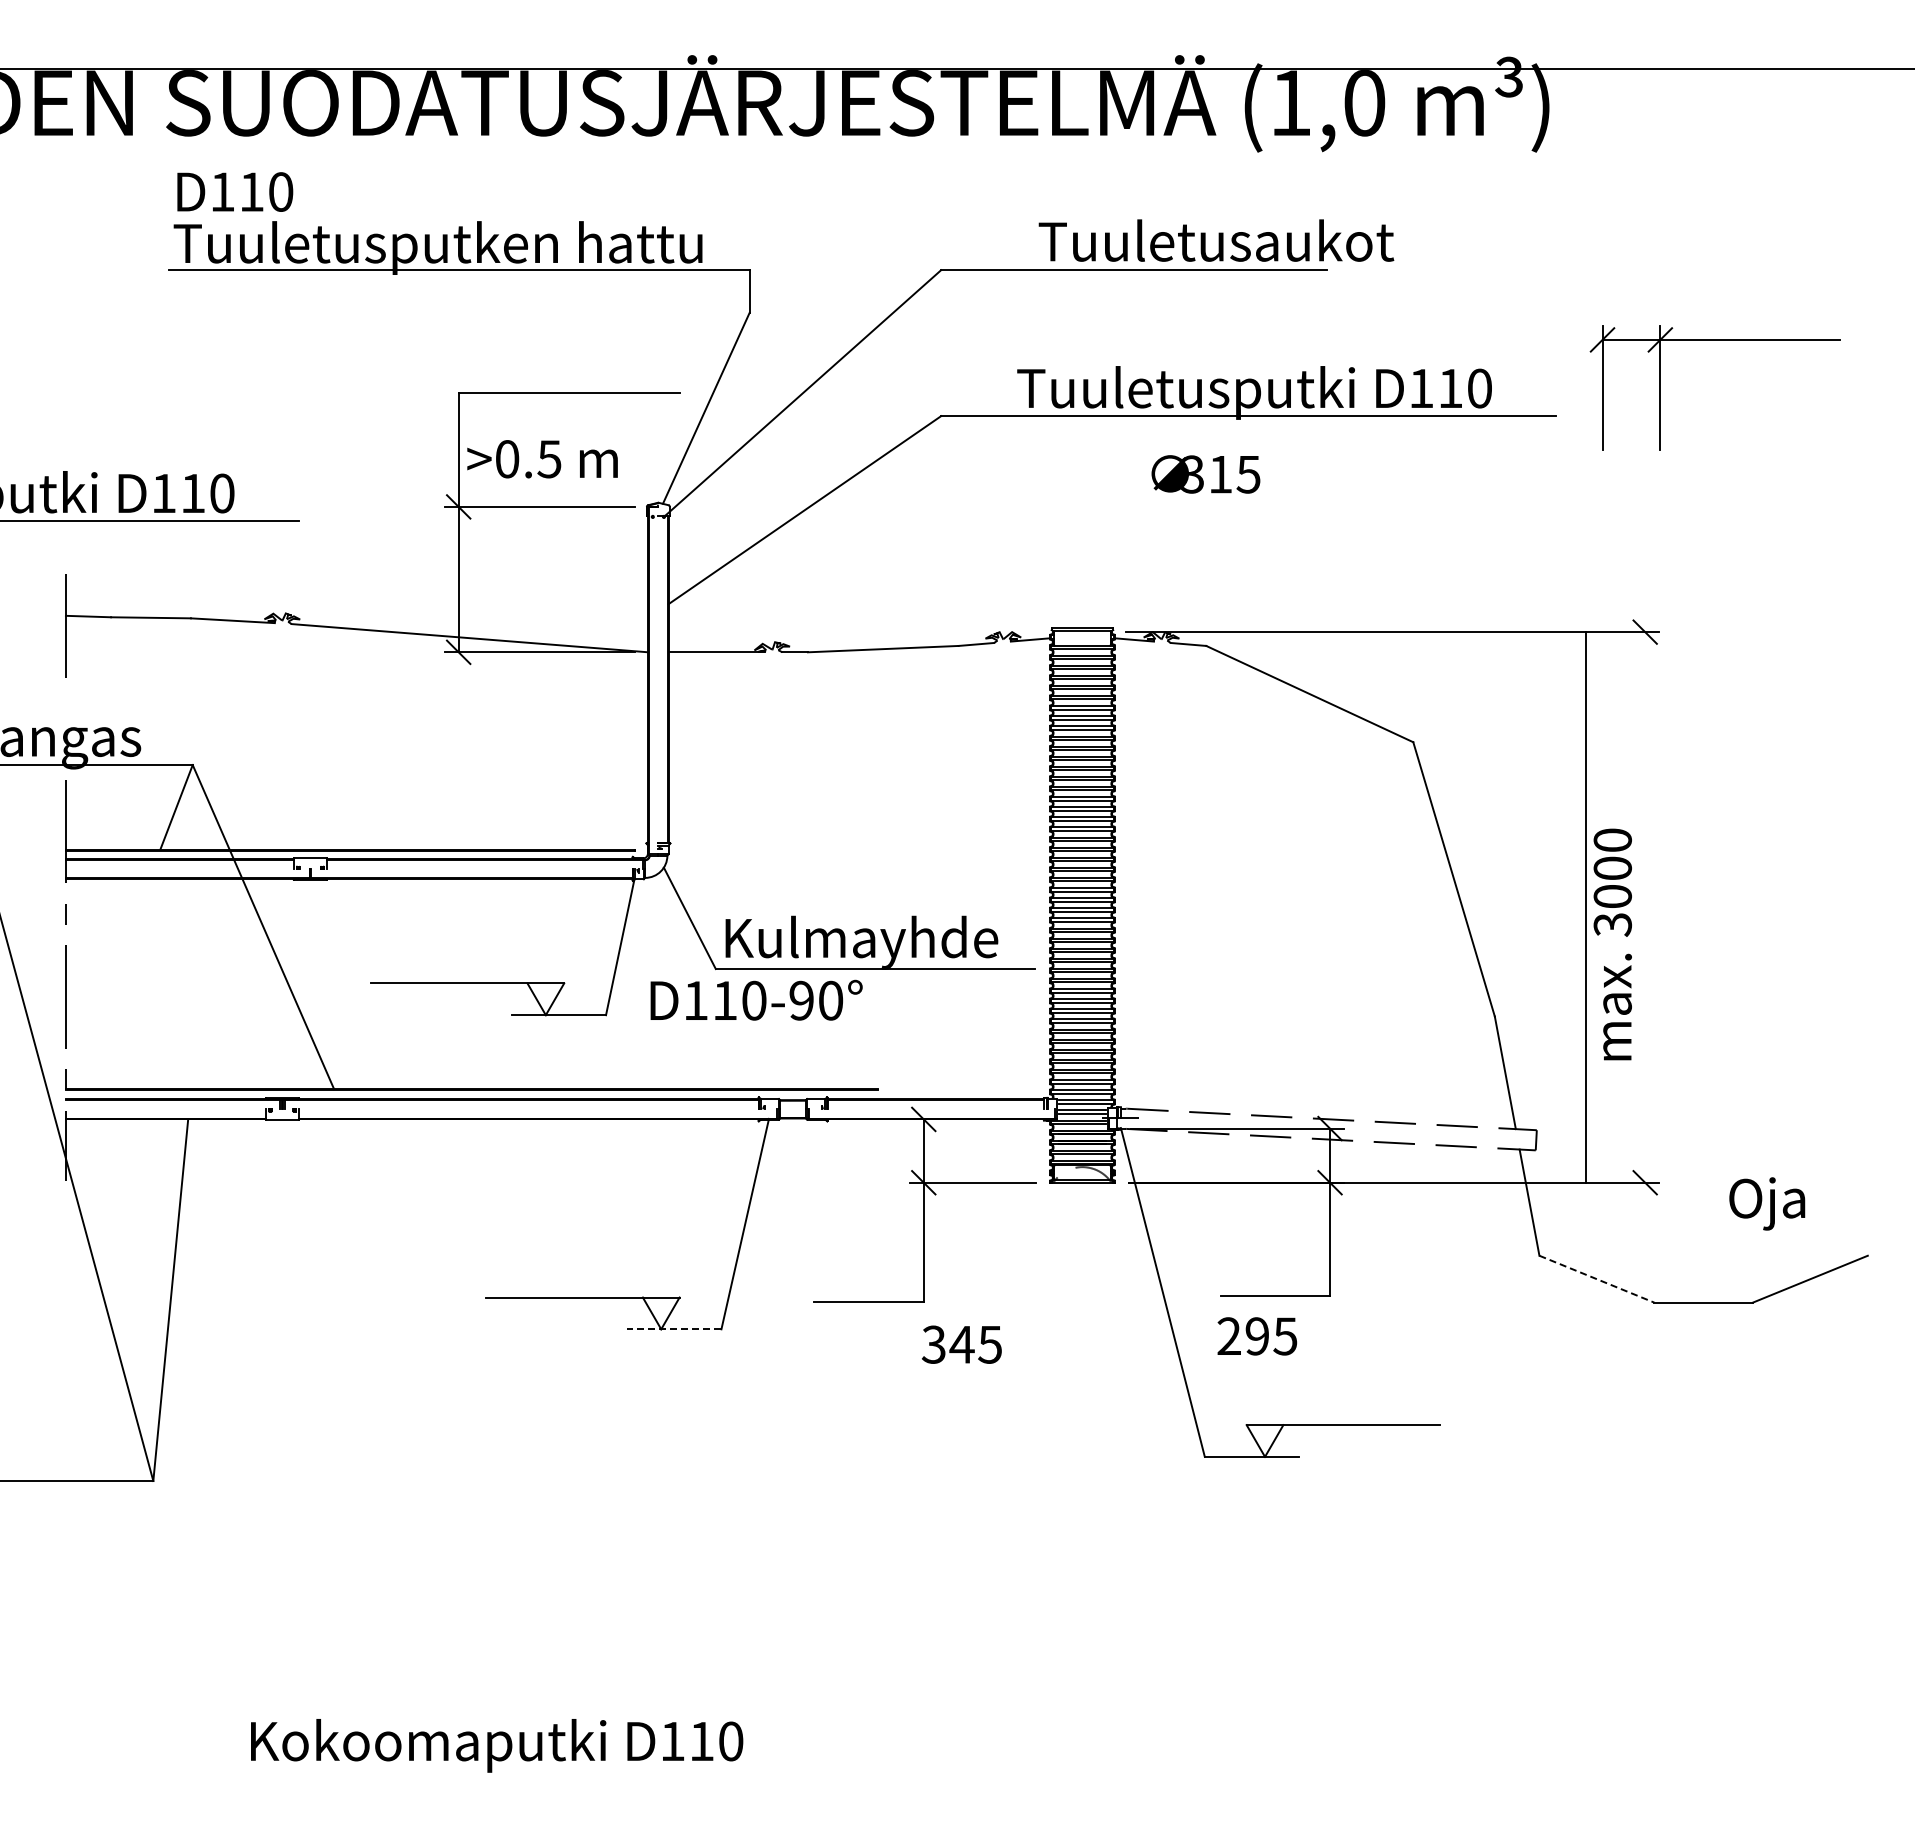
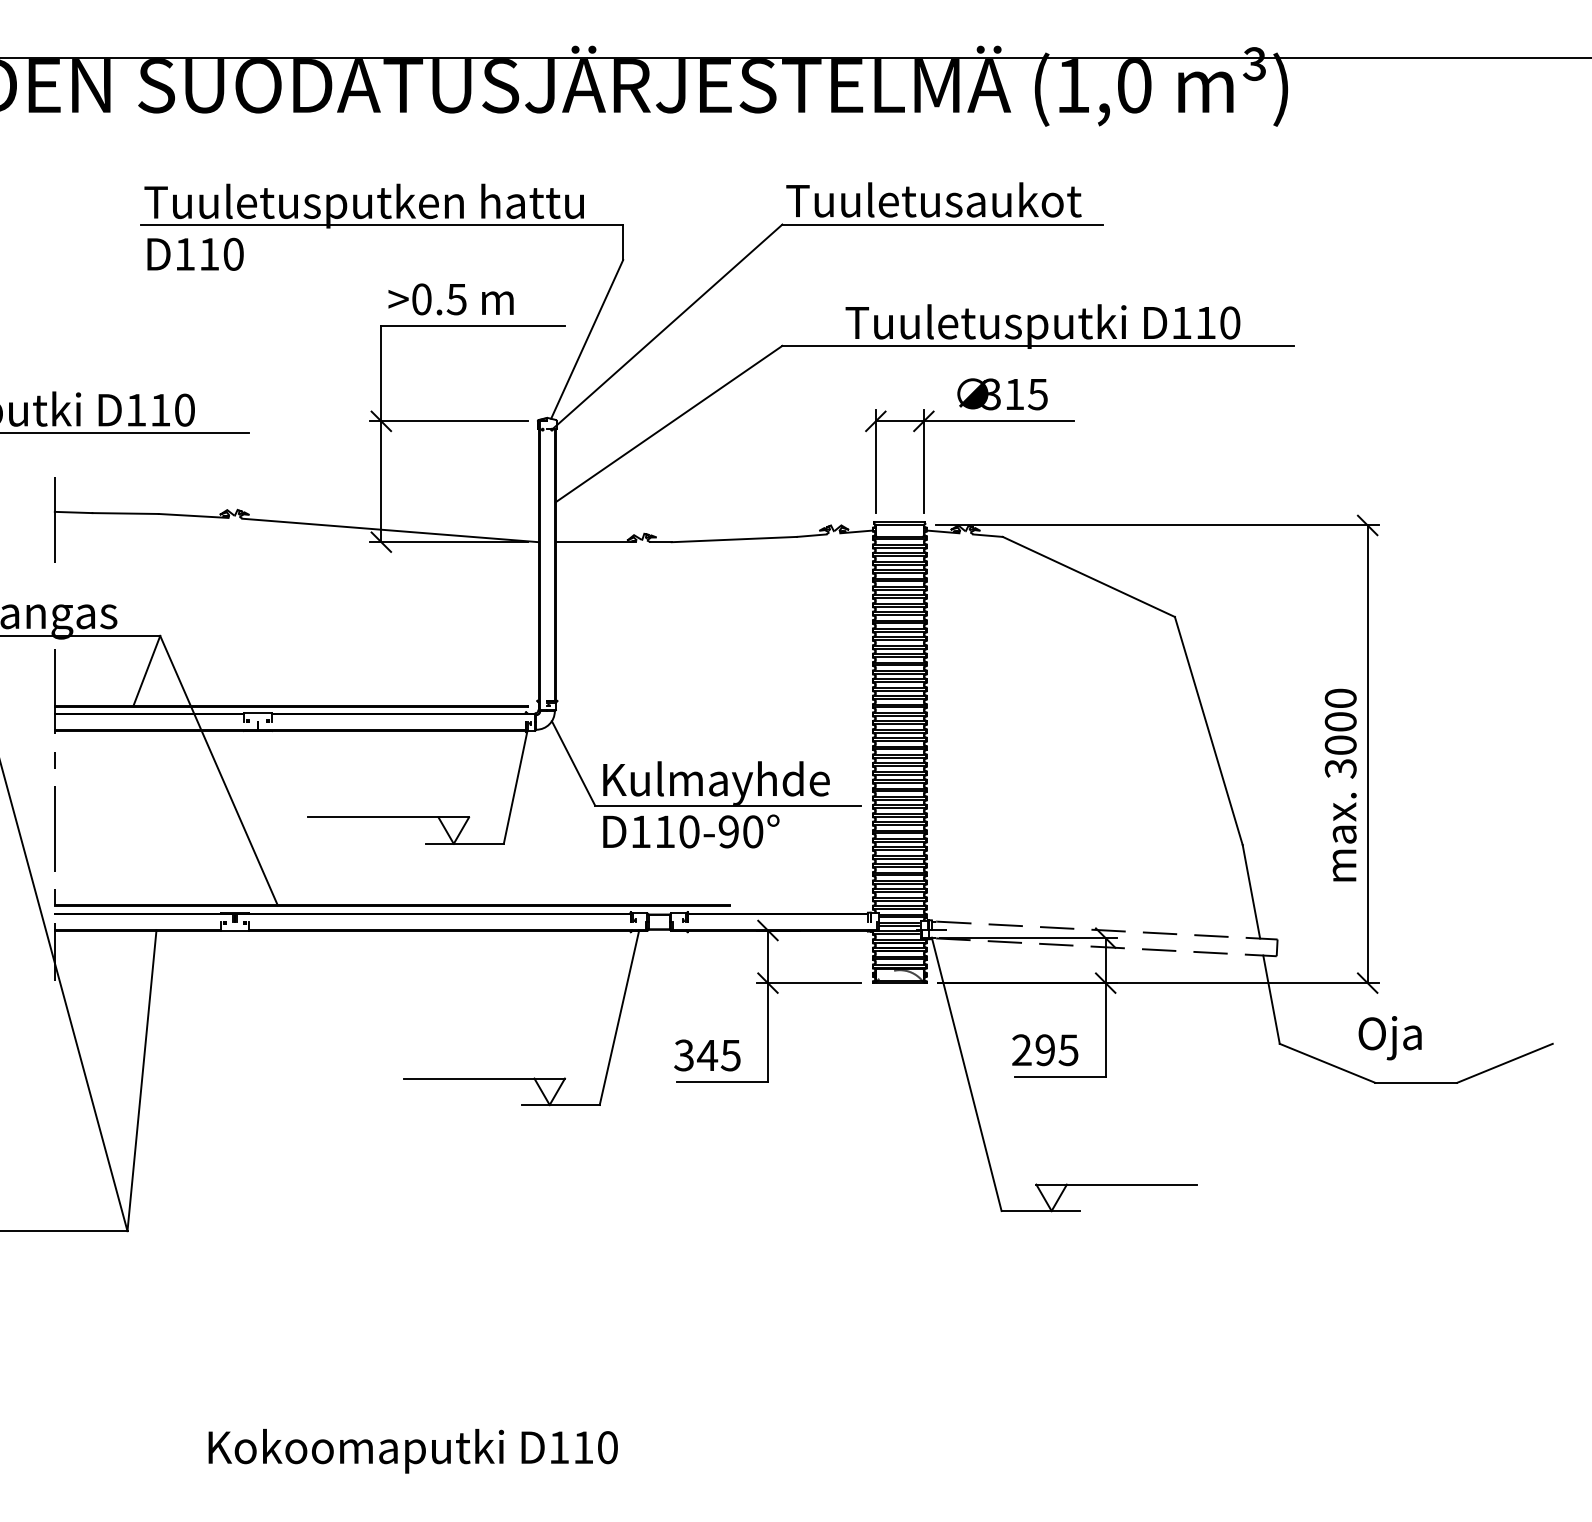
text: (235, 191) -> (195, 253), moved
text: (1216, 240) -> (933, 199), moved
part: (1714, 340) -> (968, 421), moved
text: (542, 459) -> (451, 299), moved
line: (1586, 907) -> (1367, 754), moved
text: (756, 999) -> (691, 830), moved
text: (1767, 1203) -> (1390, 1037), moved
line: (1597, 1279) -> (1328, 1063), dashed -> solid
line: (673, 1329) -> (559, 1105), dashed -> solid
text: (1257, 1336) -> (1045, 1050), moved
text: (961, 1344) -> (707, 1055), moved

